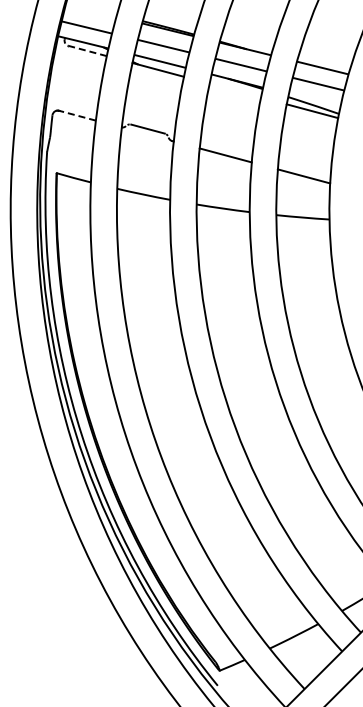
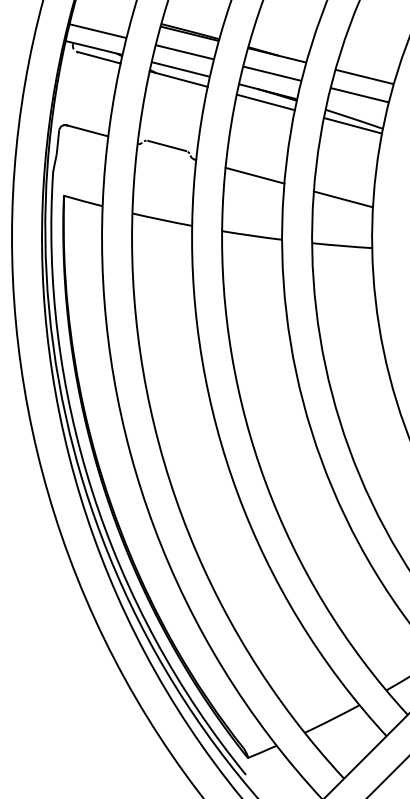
line: (87, 50) -> (98, 57), dashed -> solid
line: (235, 90) -> (266, 102), added
line: (77, 115) -> (87, 130), dashed -> solid

